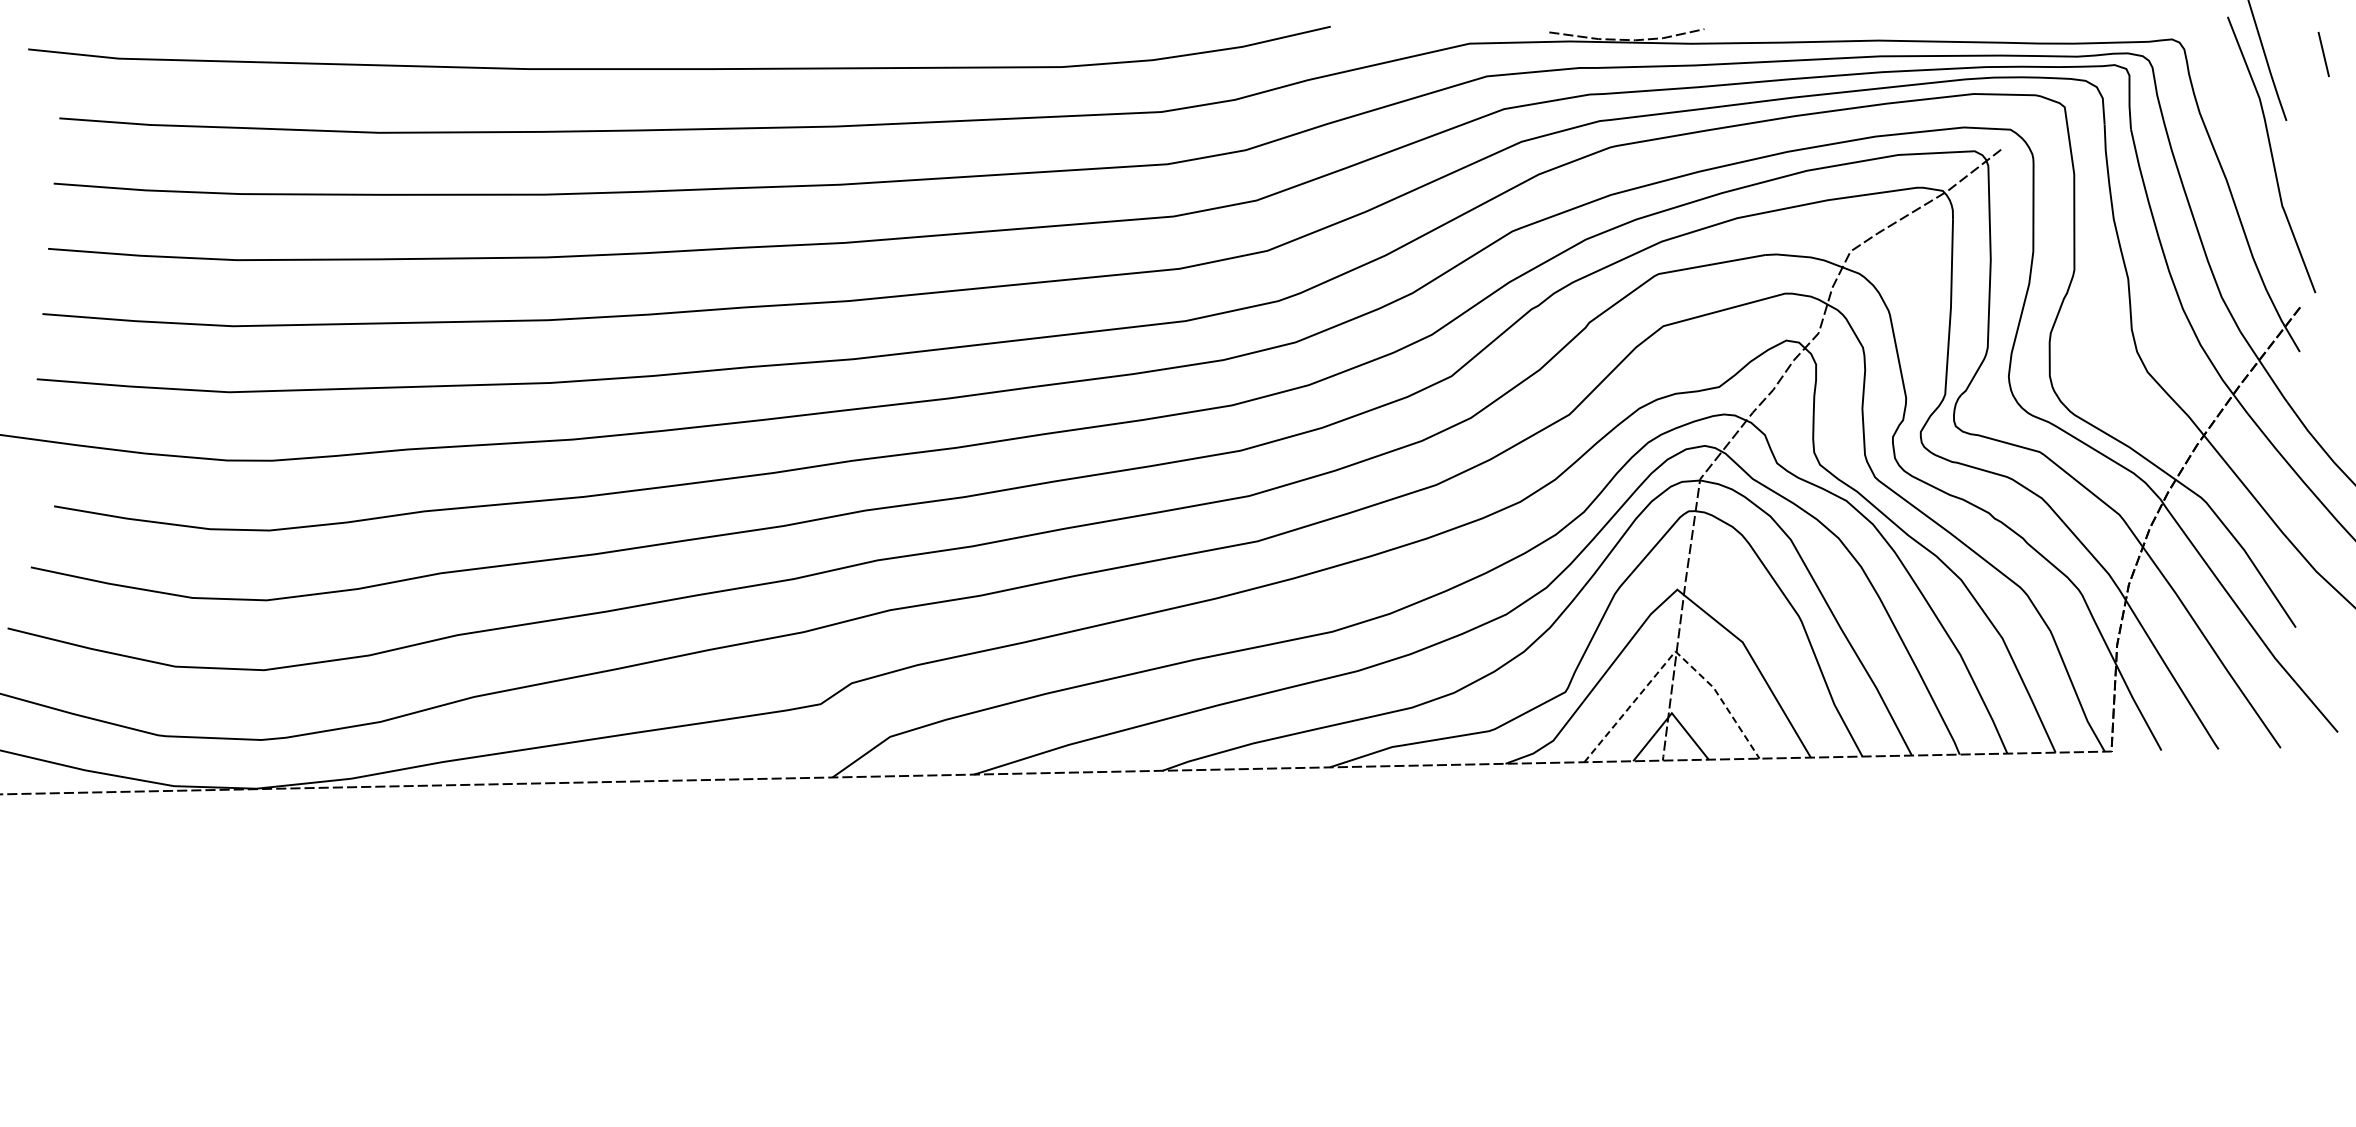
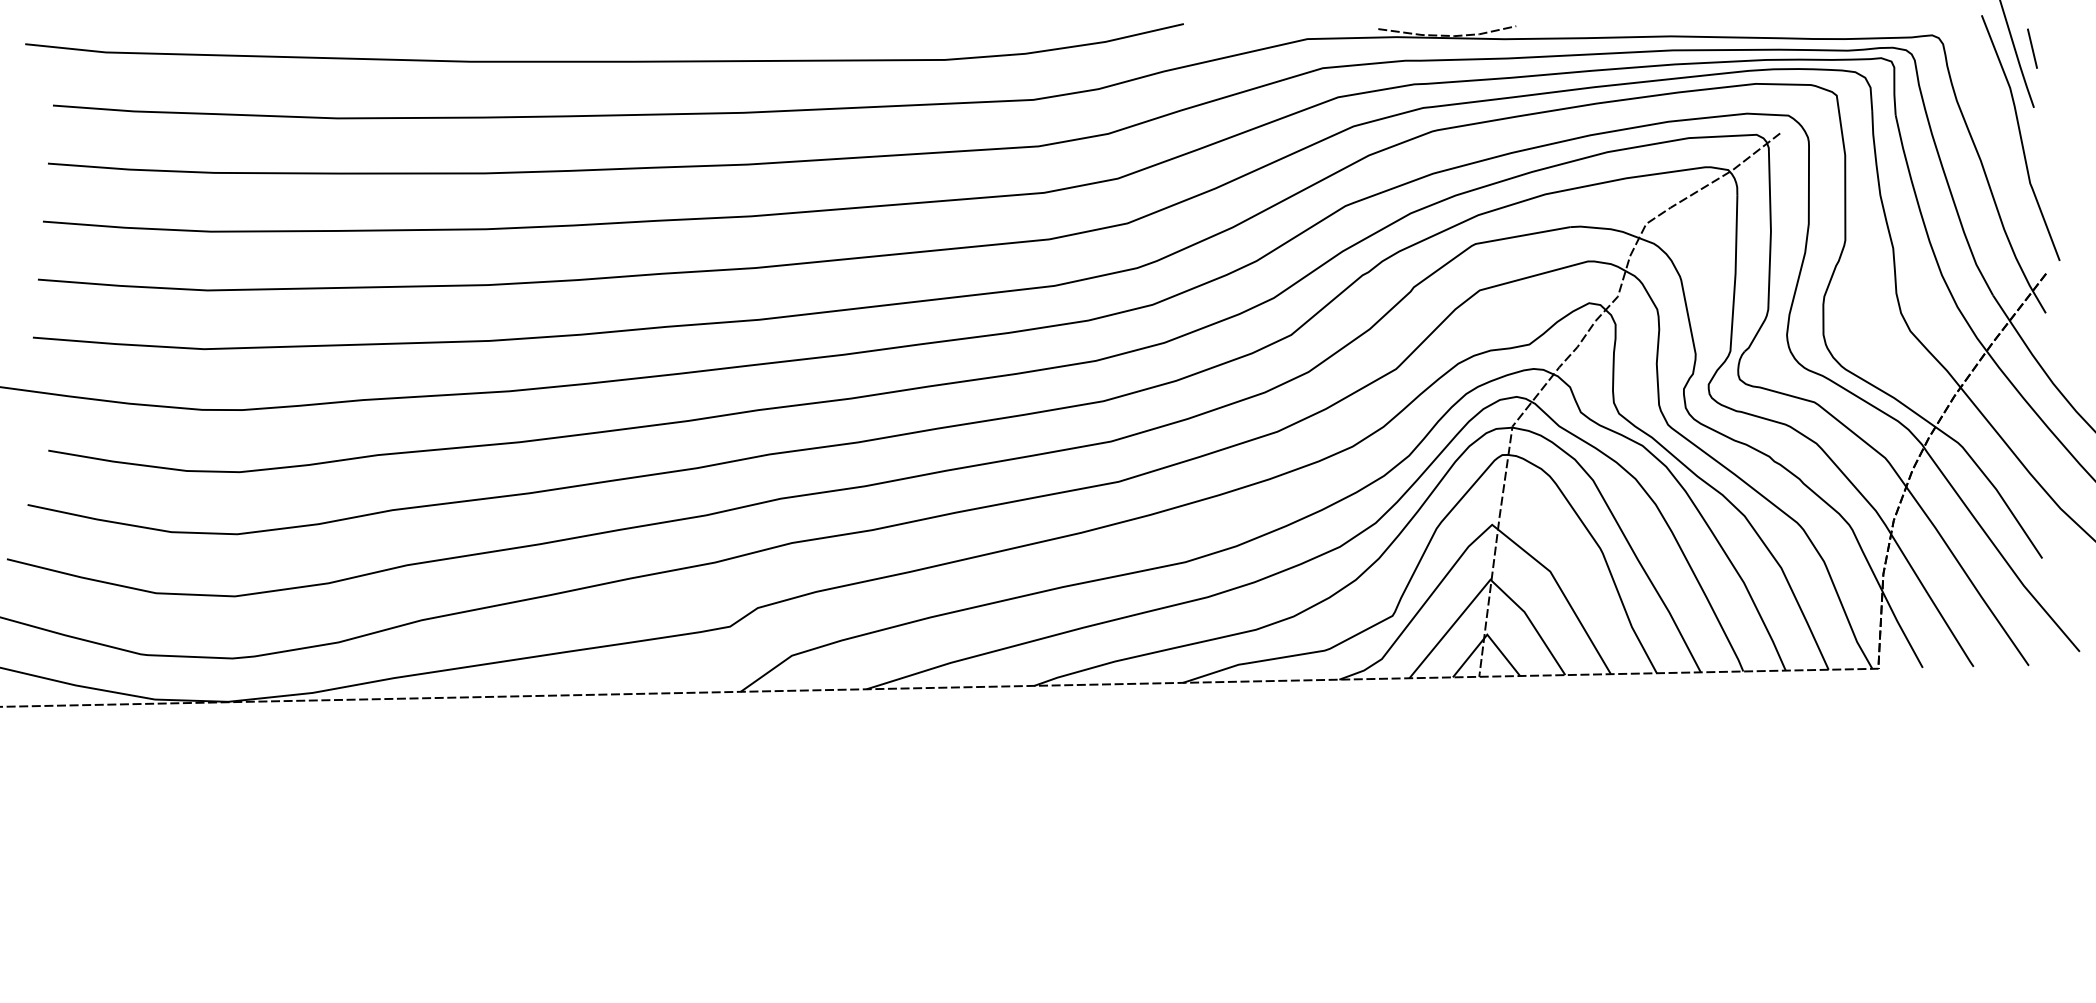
line: (2323, 54) -> (2032, 48), moved
line: (1674, 652) -> (1489, 580), dashed -> solid

